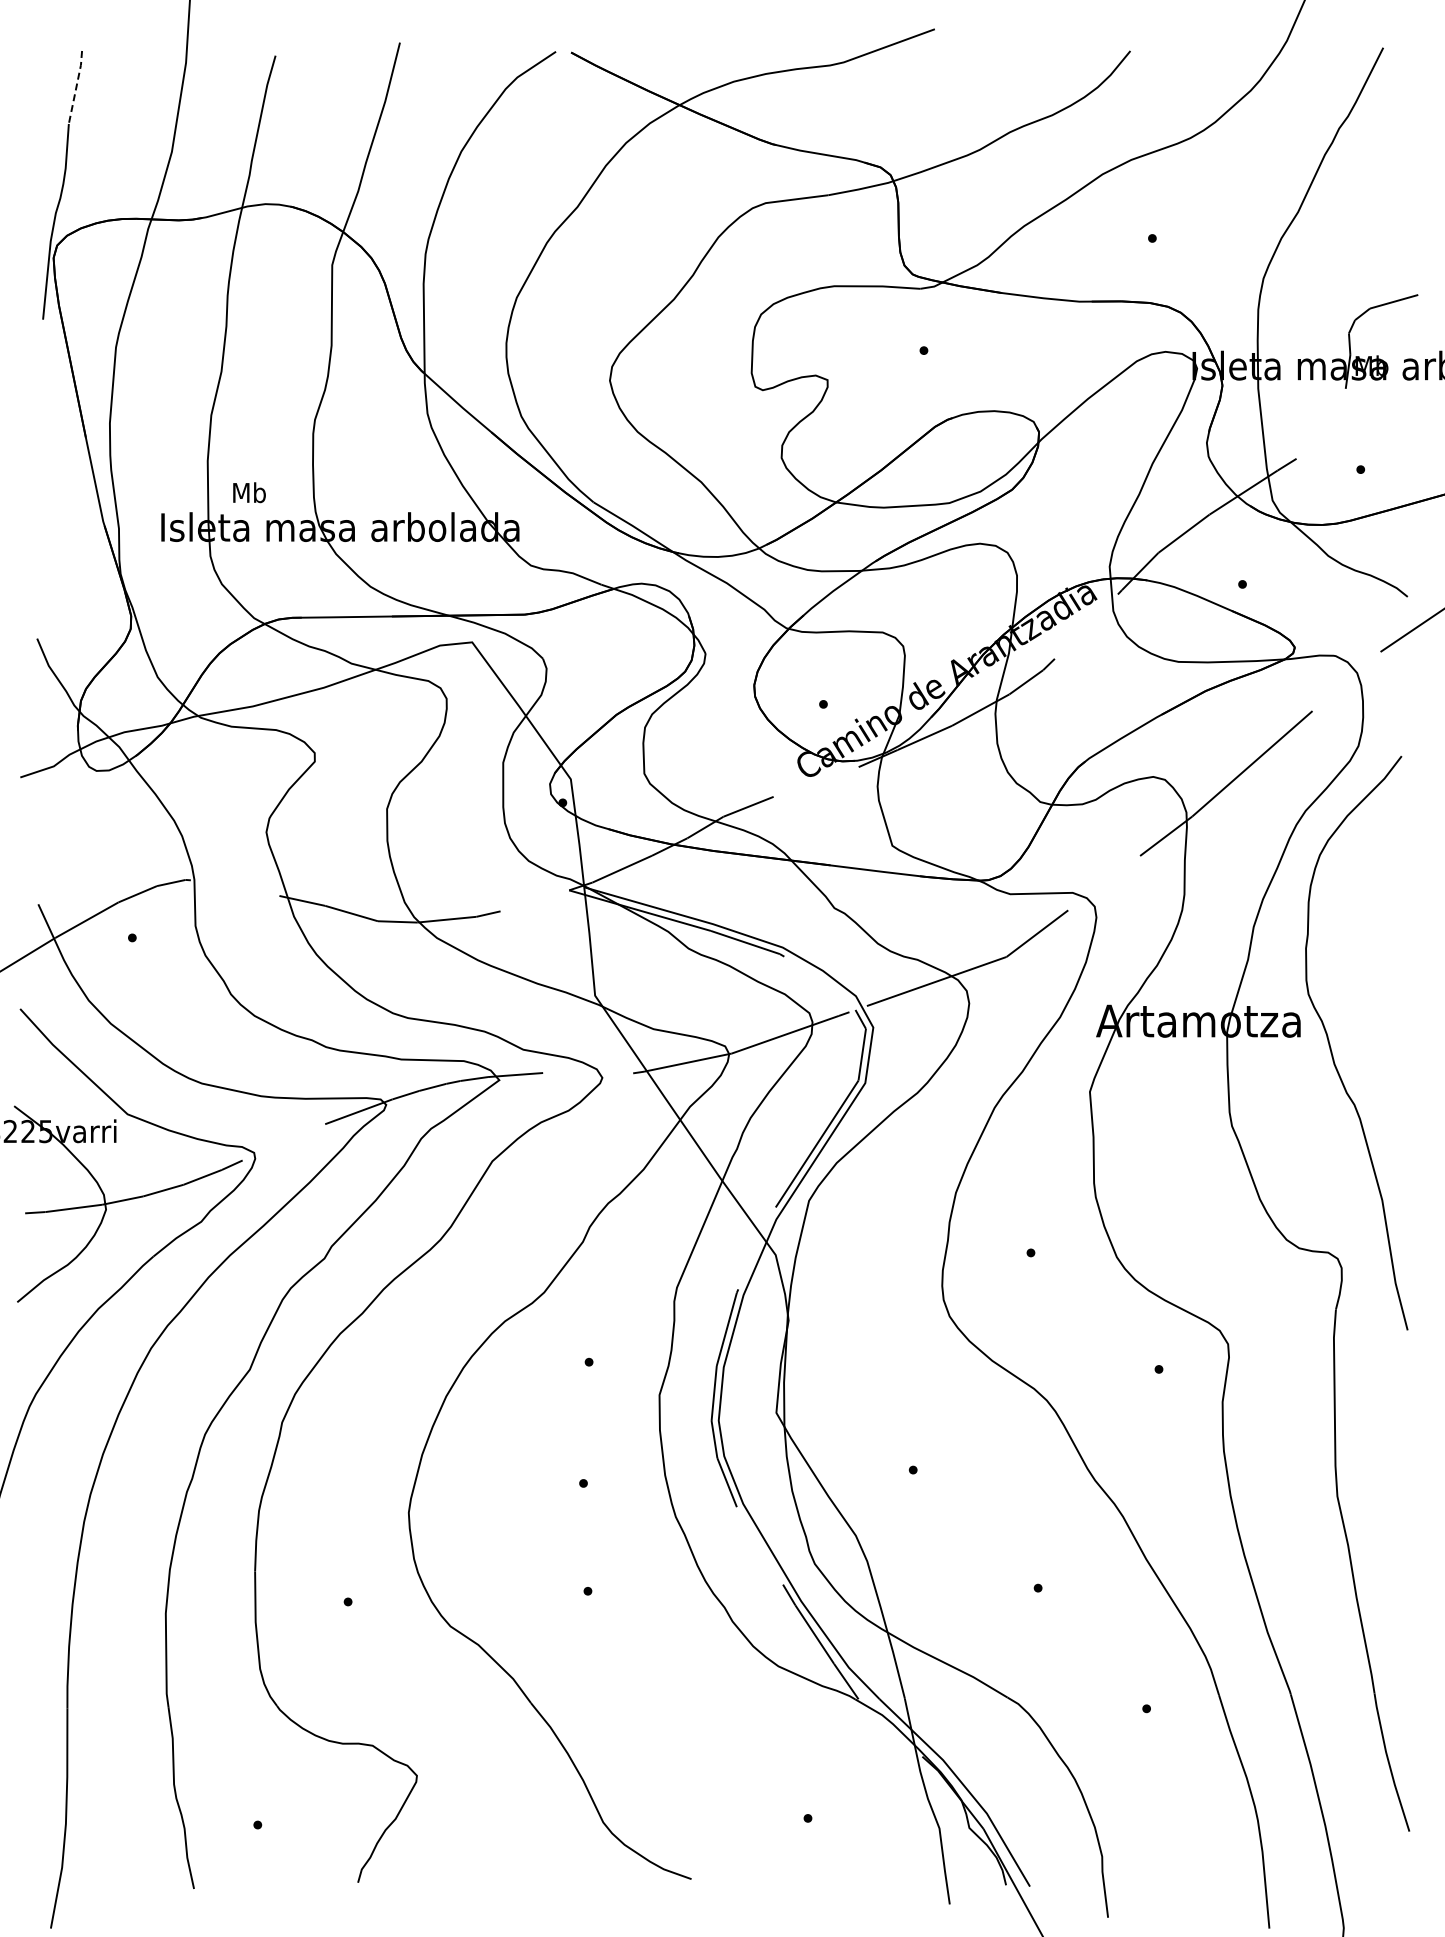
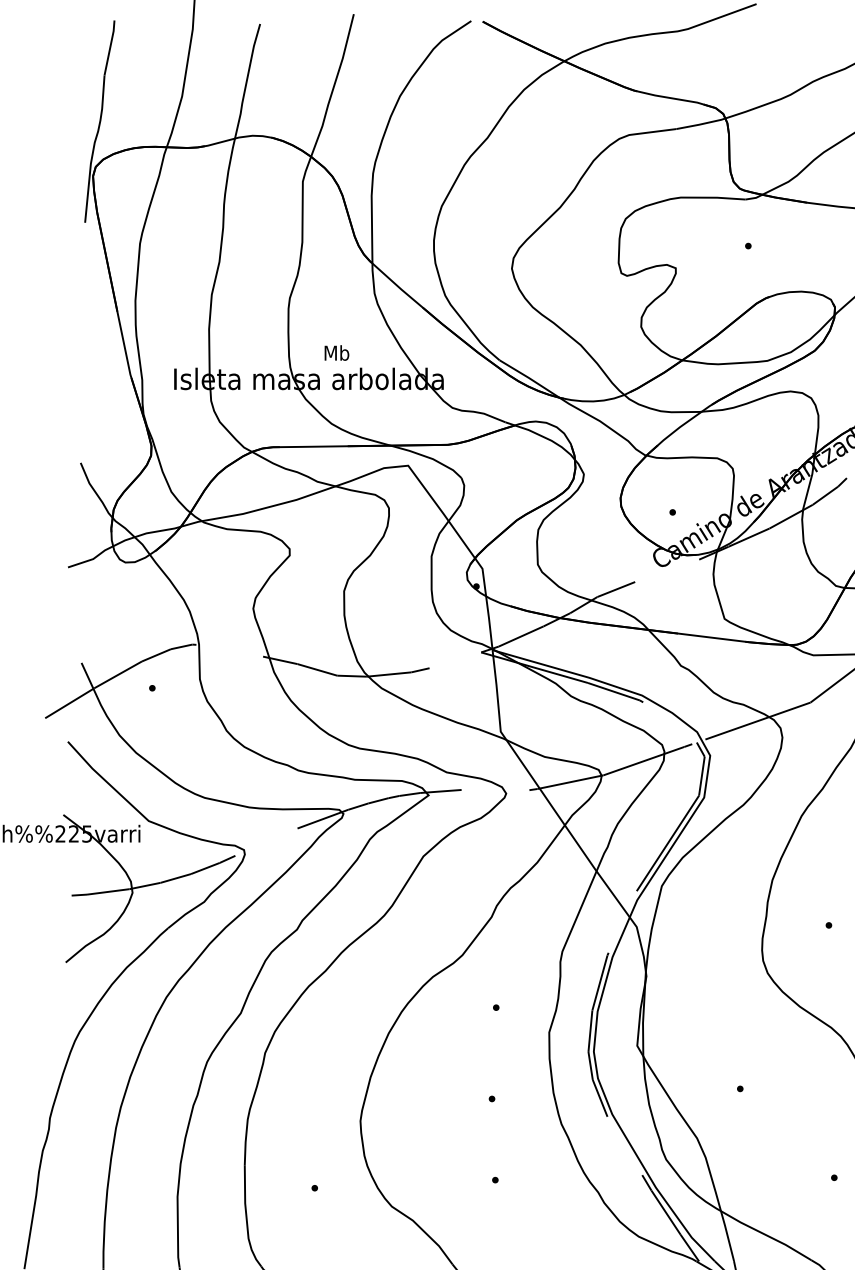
line: (76, 87) -> (110, 47), dashed -> solid
text: (249, 492) -> (336, 352), moved

